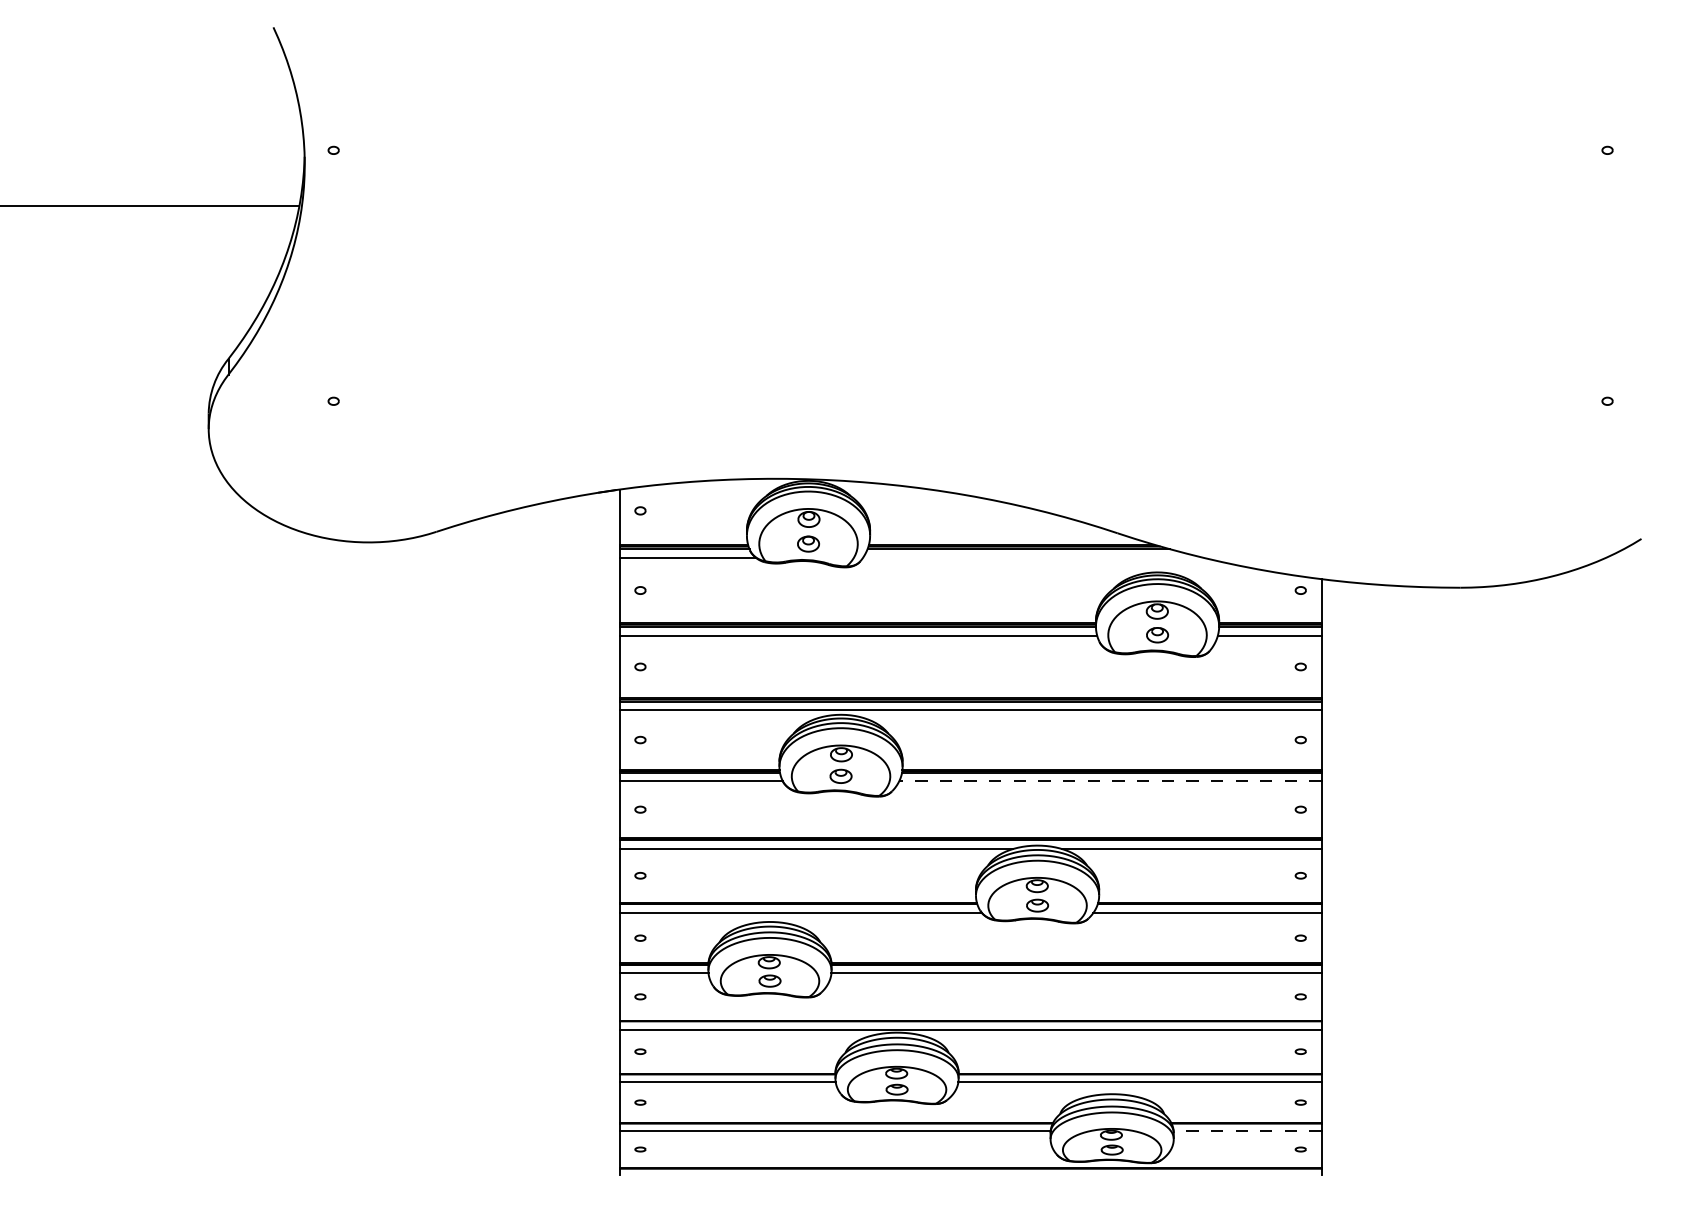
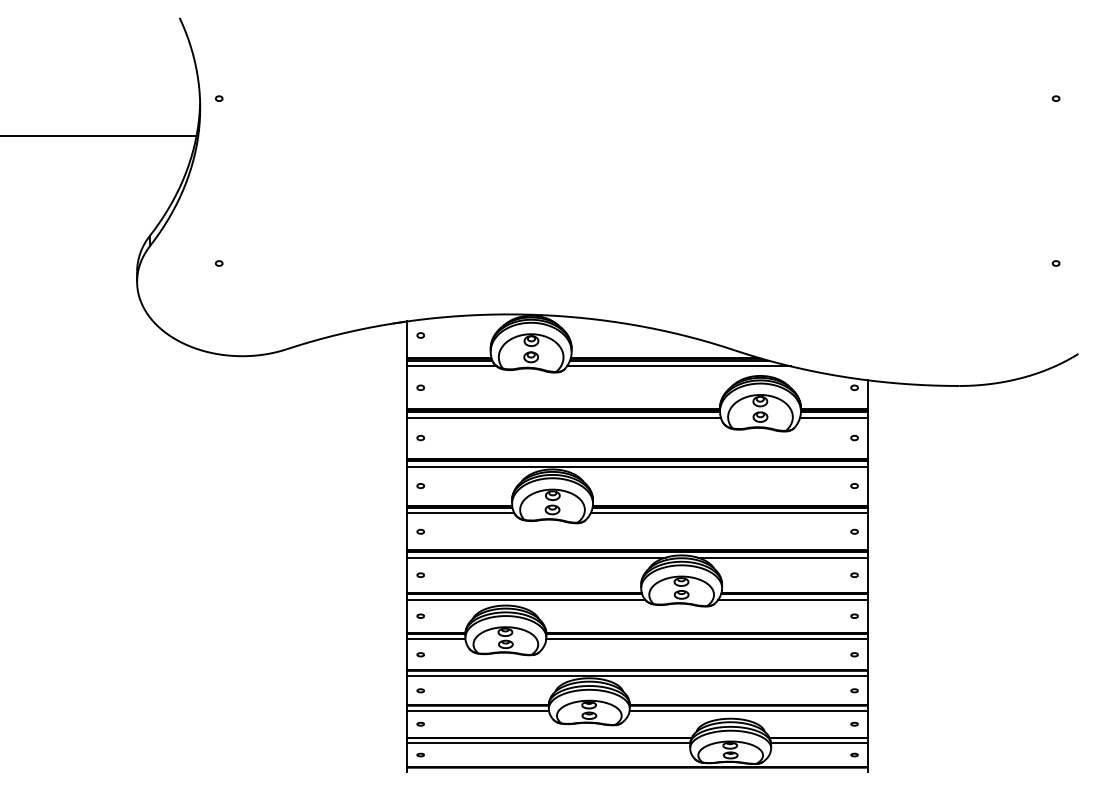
line: (1032, 558) -> (678, 366), added
line: (1110, 781) -> (729, 513), dashed -> solid
line: (1247, 1130) -> (819, 742), dashed -> solid

